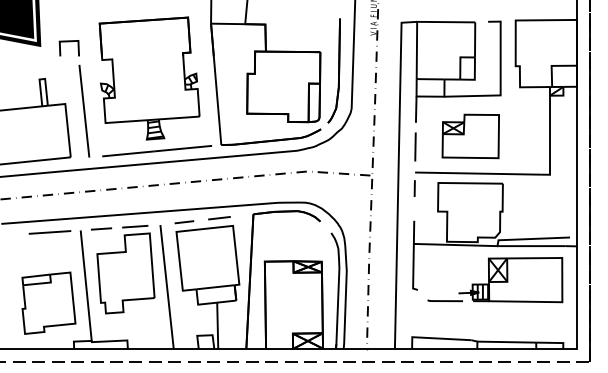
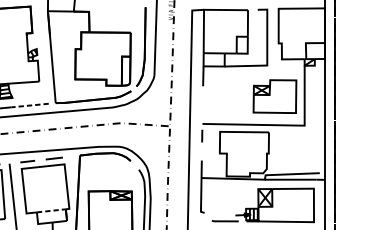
part: (470, 136) -> (274, 96), moved
line: (415, 146) -> (202, 104), removed
line: (187, 148) -> (30, 105), solid -> dashed
line: (216, 287) -> (52, 211), solid -> dashed

